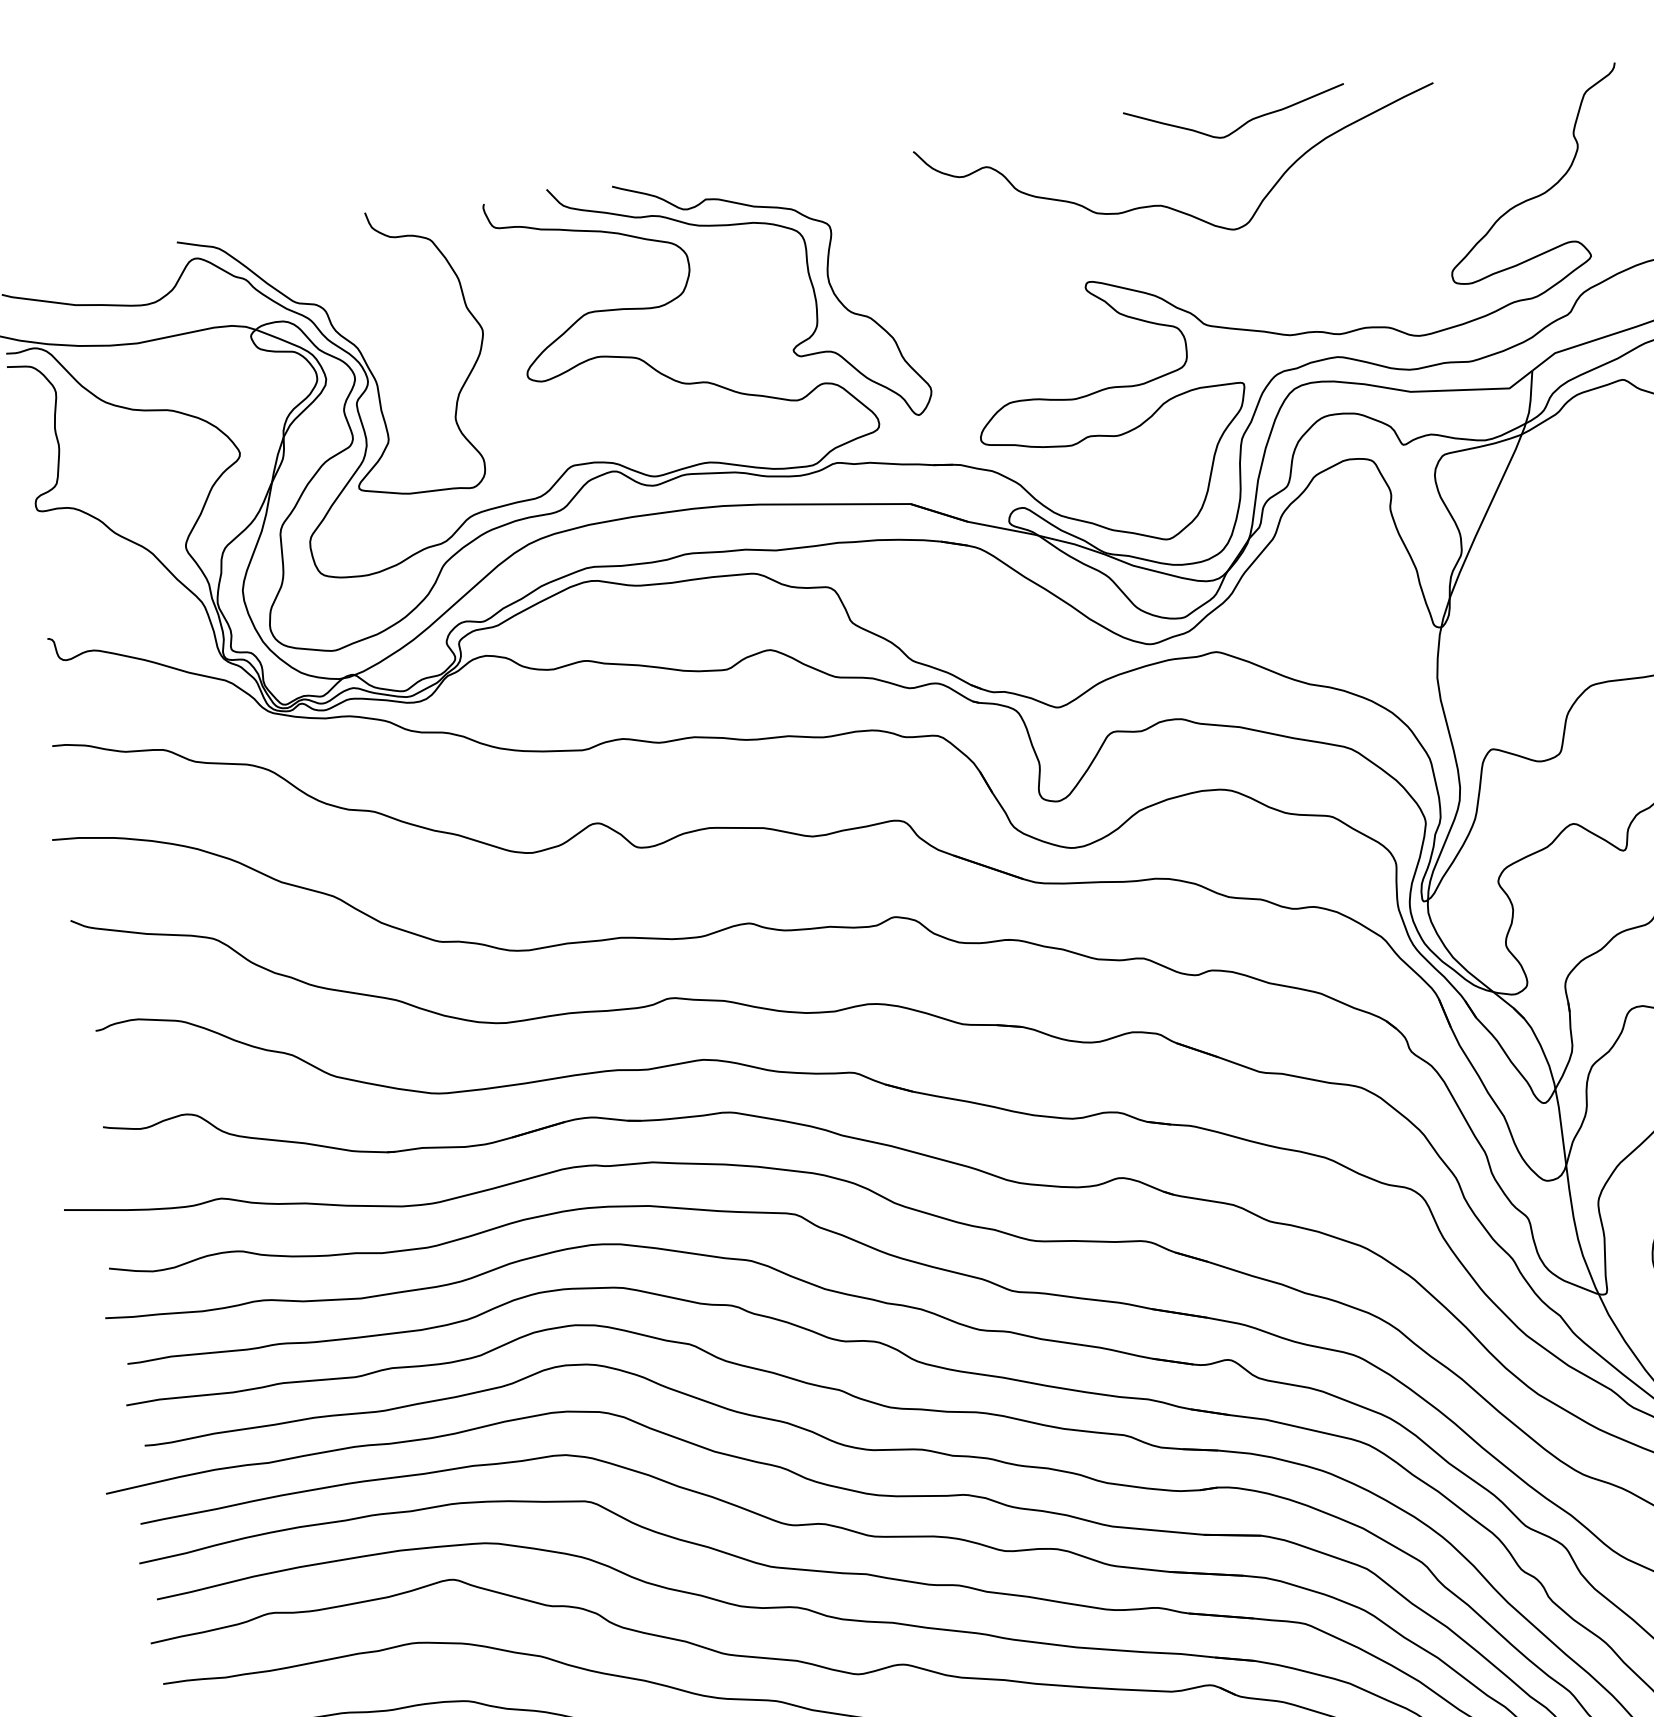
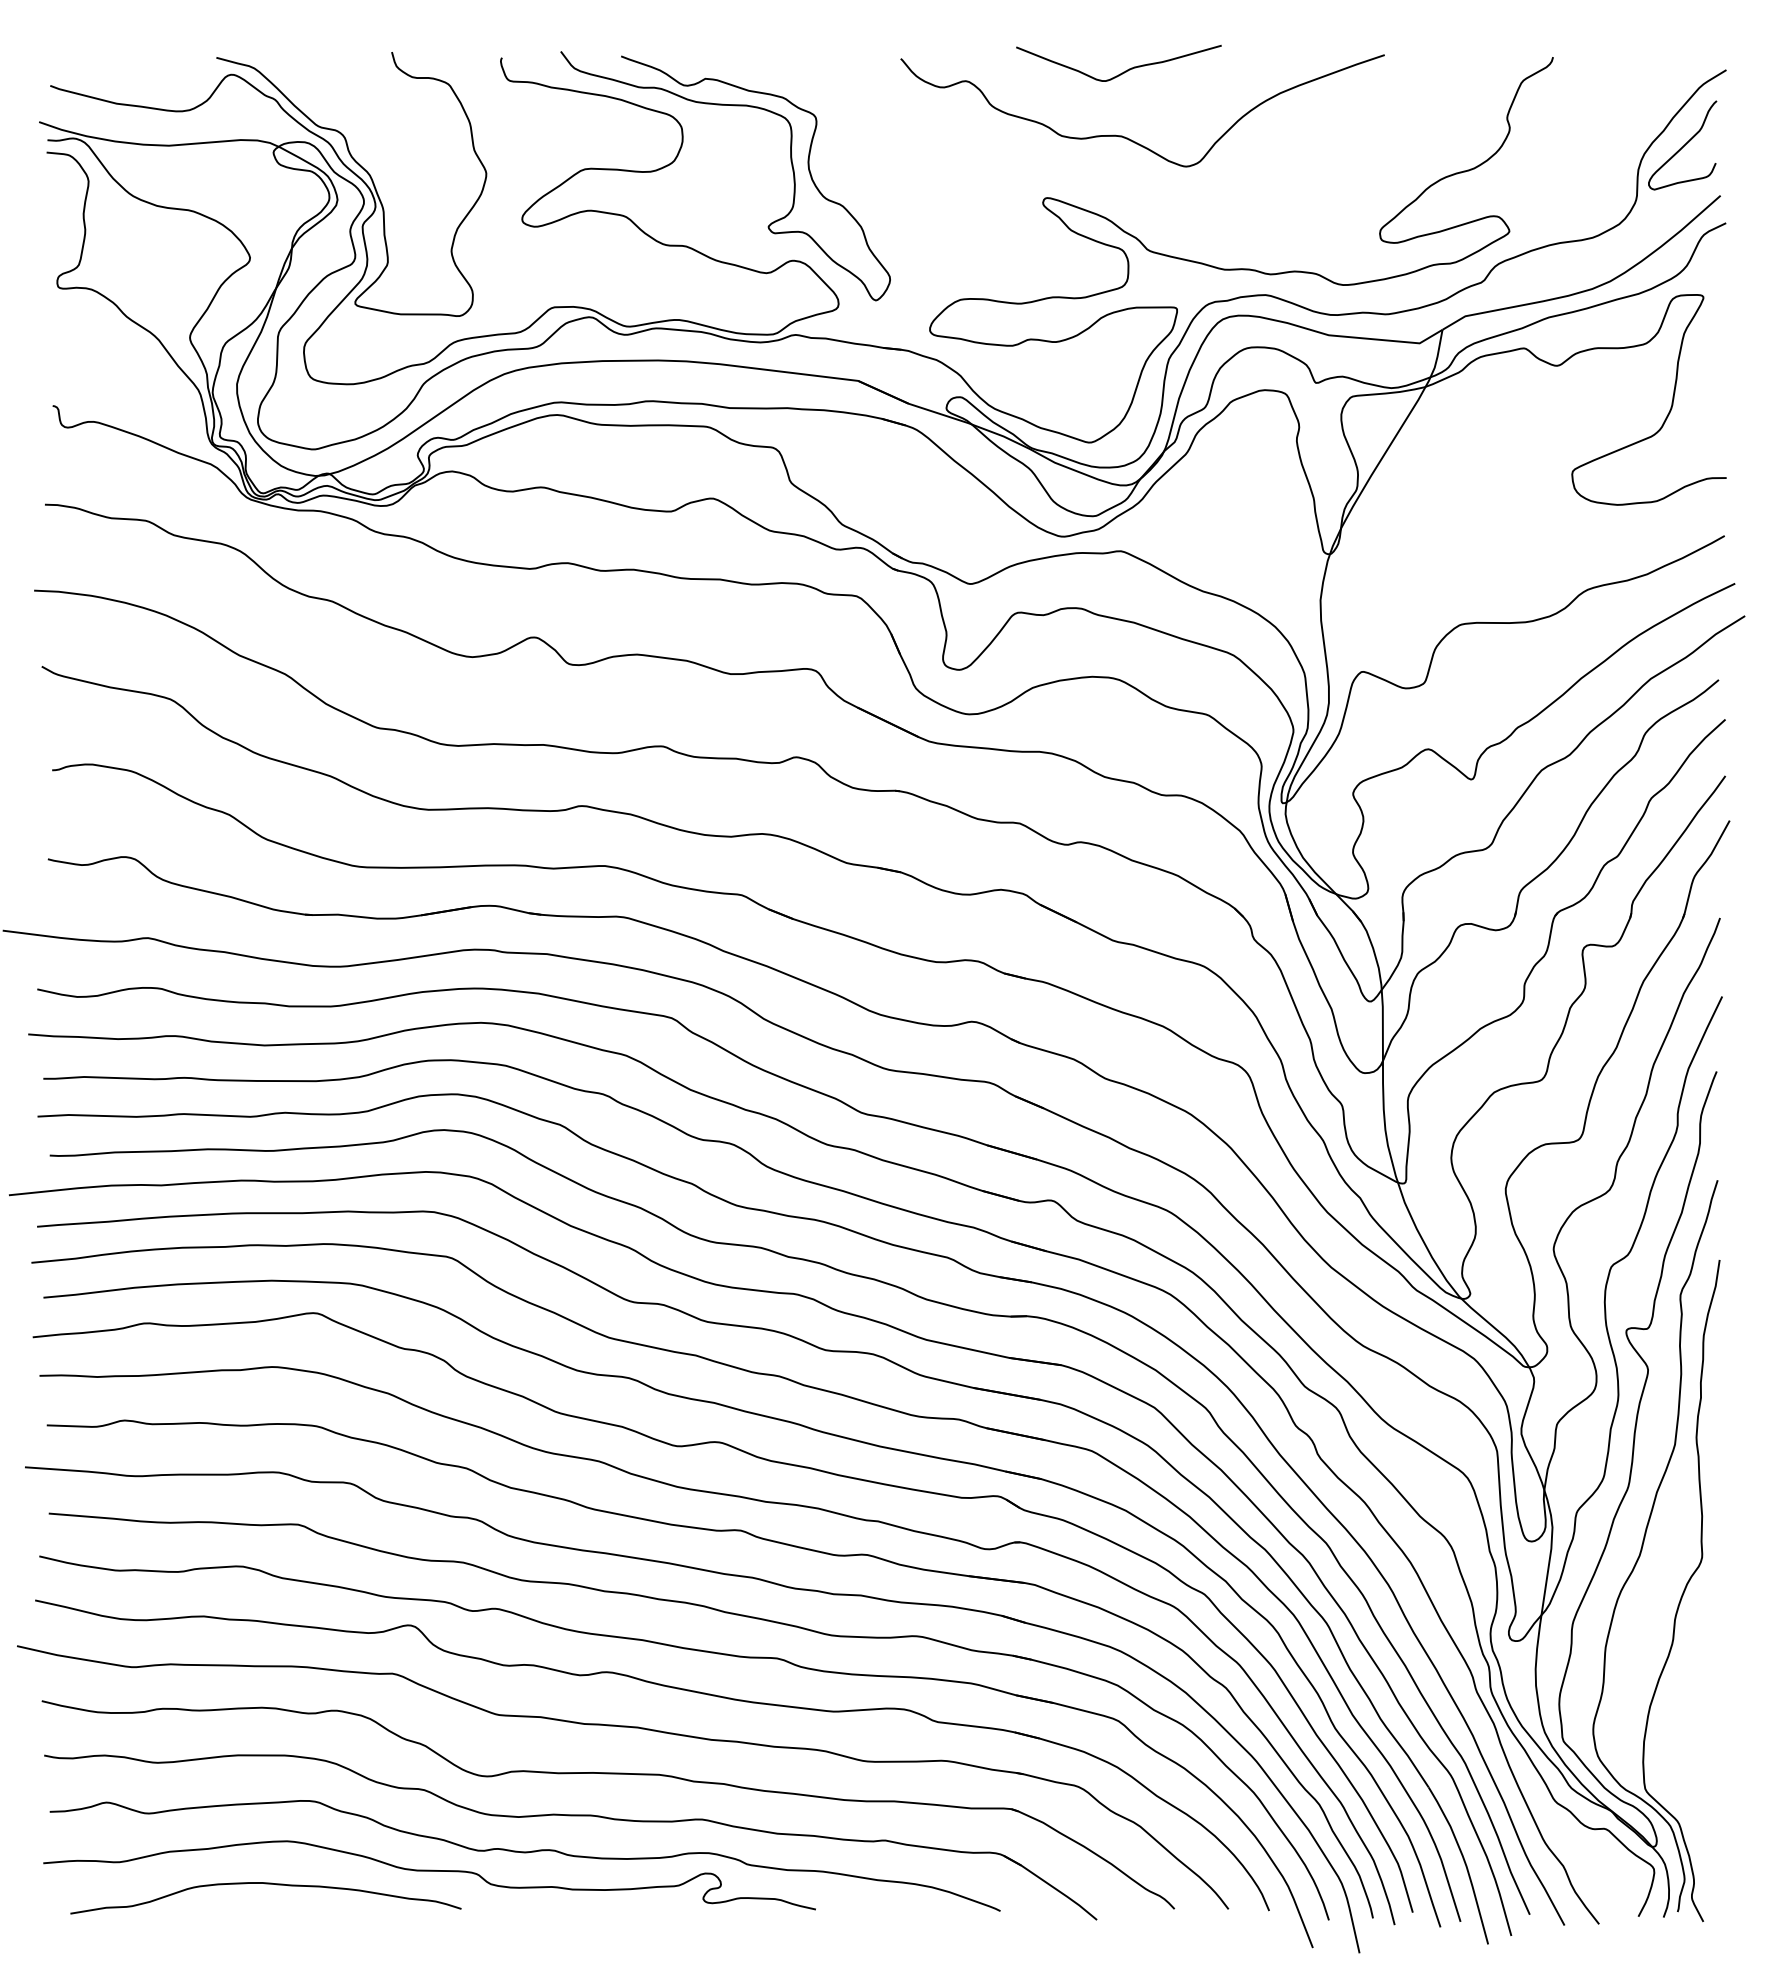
curve: (1241, 124) -> (1123, 71), moved

